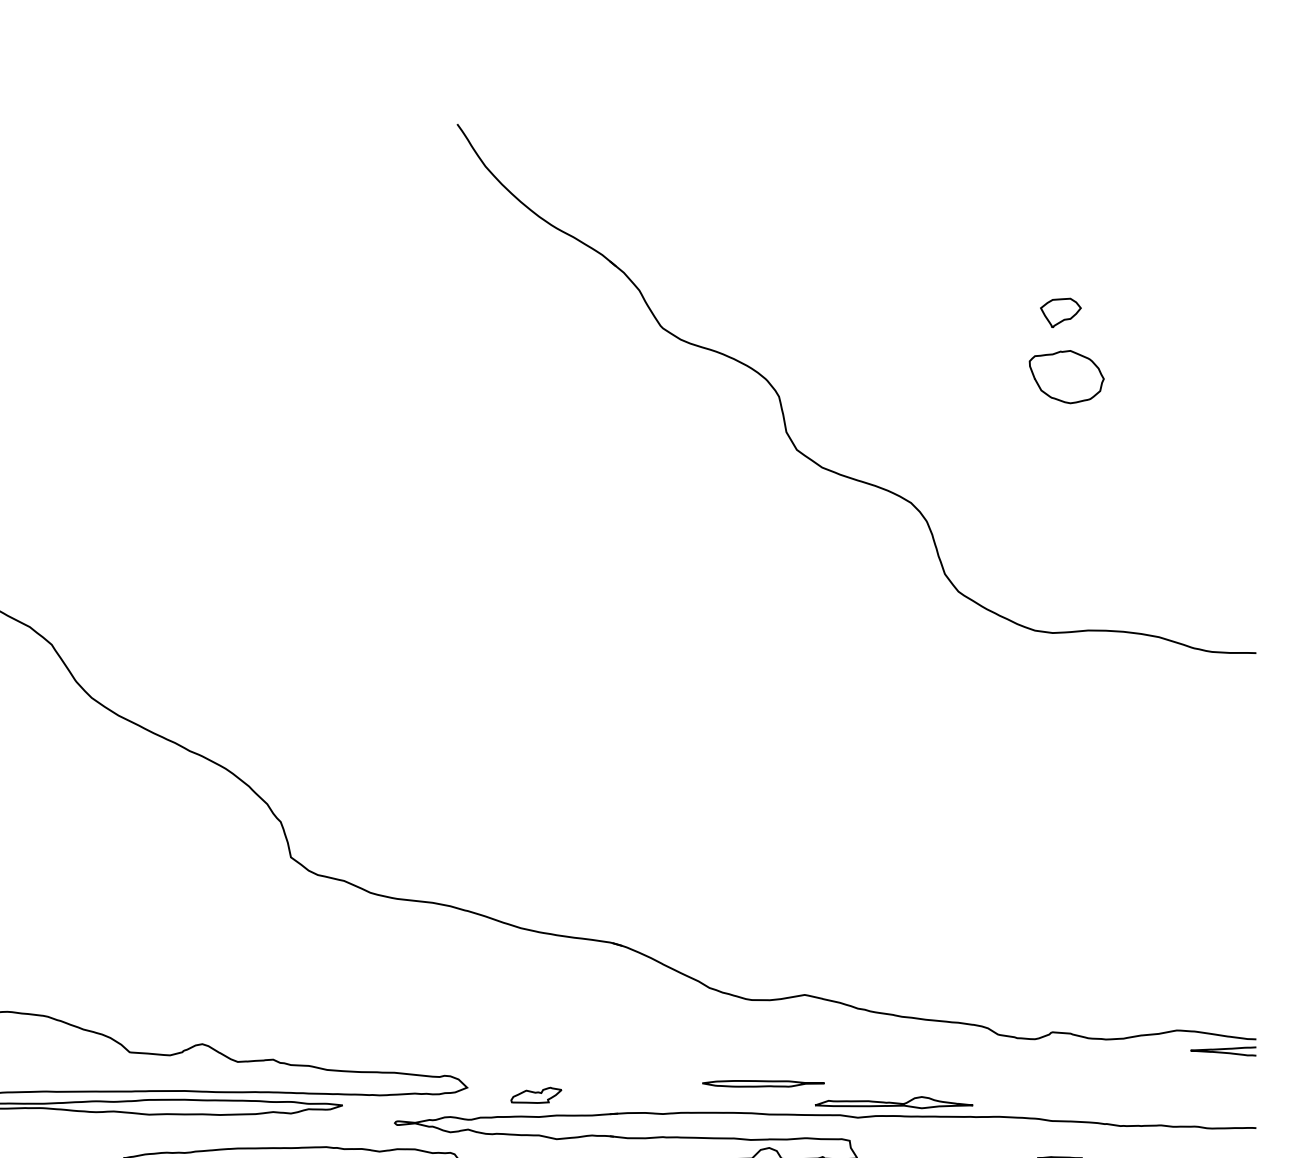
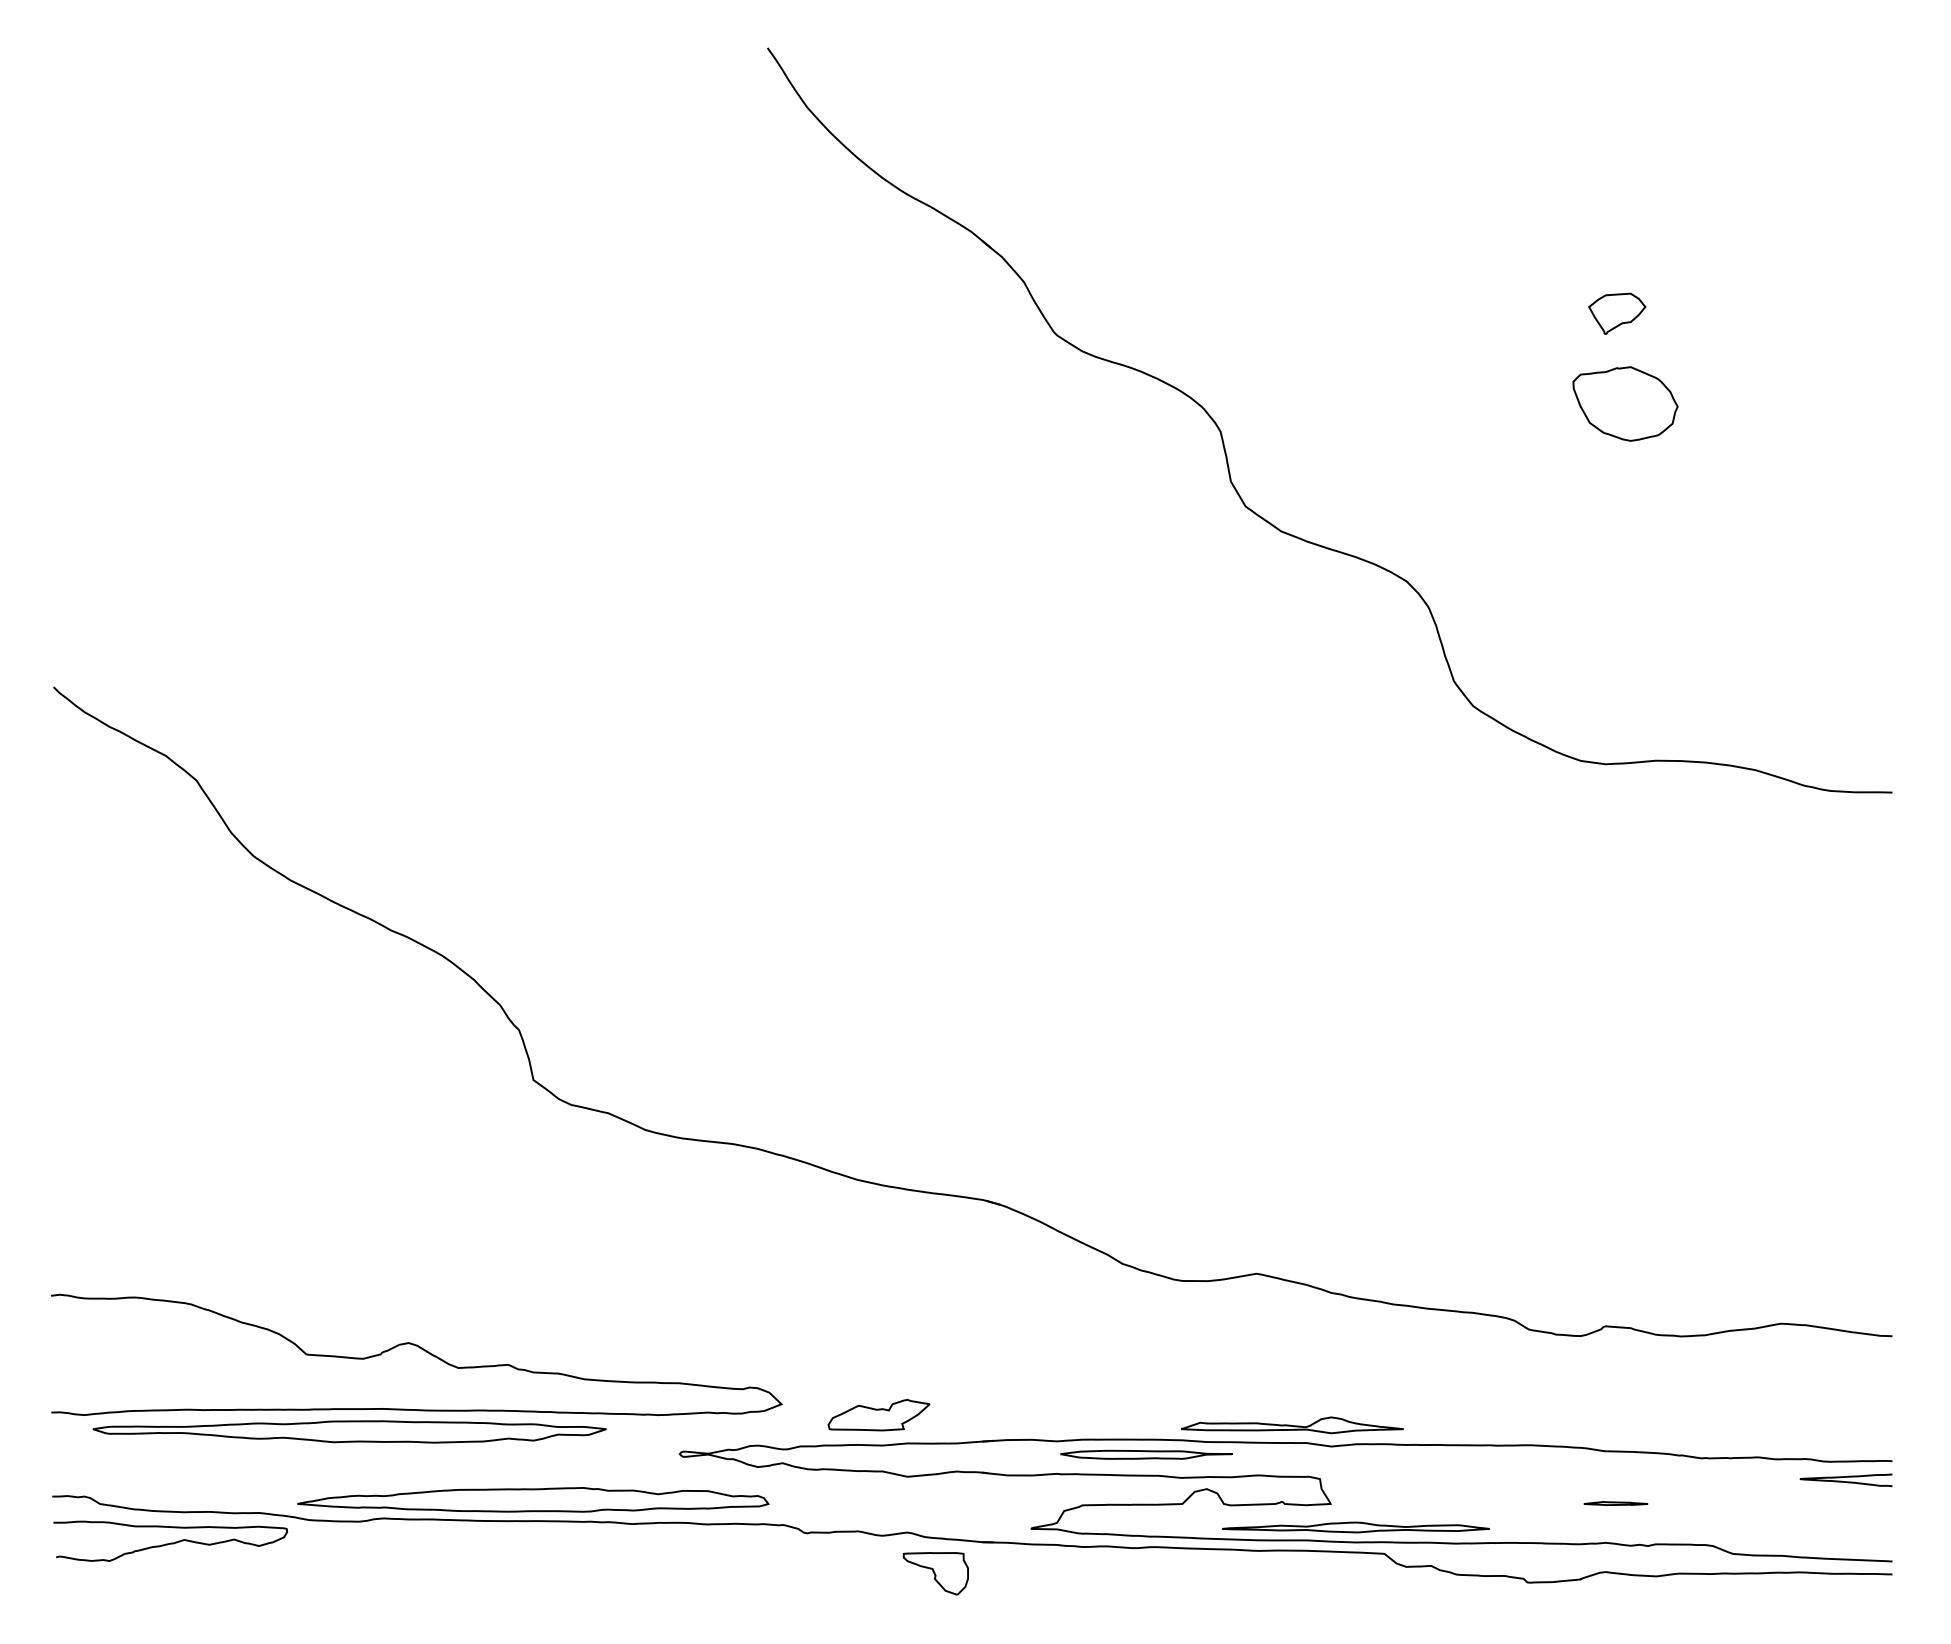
curve: (1223, 1052) -> (1845, 1481), moved
part: (763, 1083) -> (1146, 1454), moved
part: (536, 1094) -> (878, 1414), size x1.43
part: (894, 1102) -> (1292, 1425), moved

